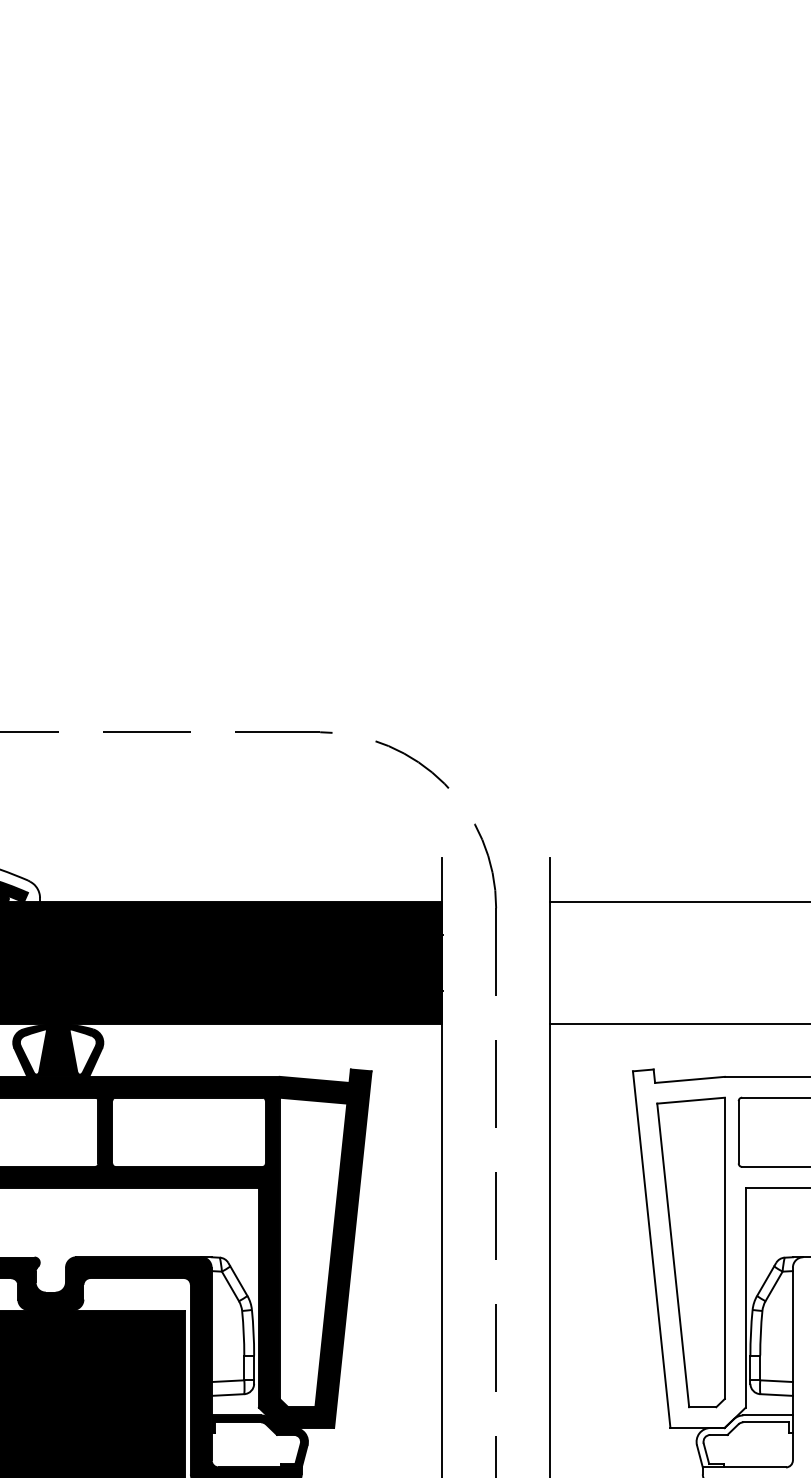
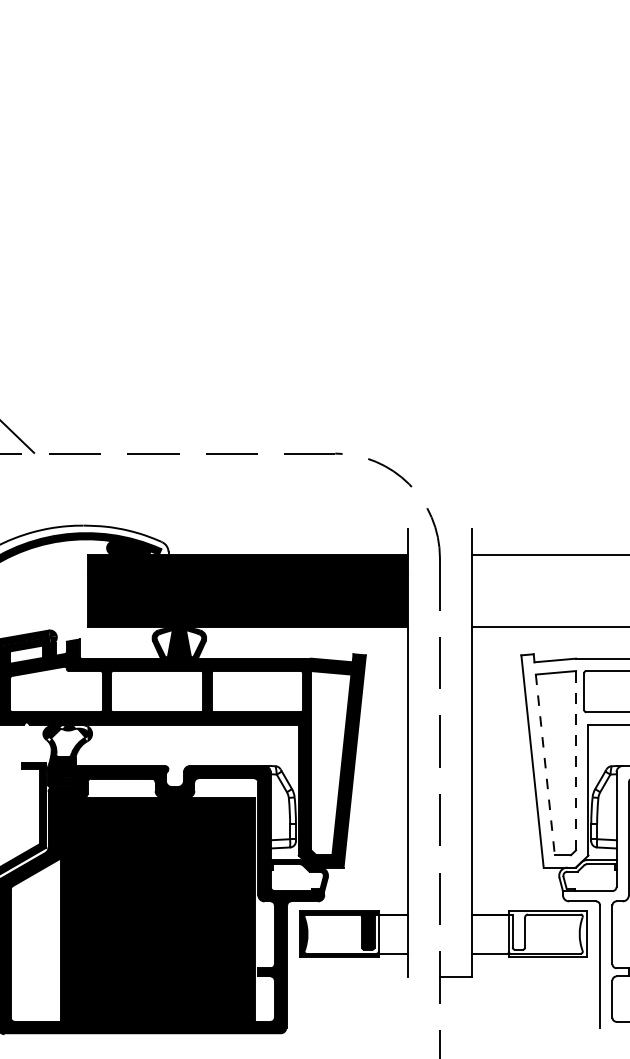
line: (725, 1248) -> (576, 760), solid -> dashed
line: (673, 1254) -> (545, 764), solid -> dashed

